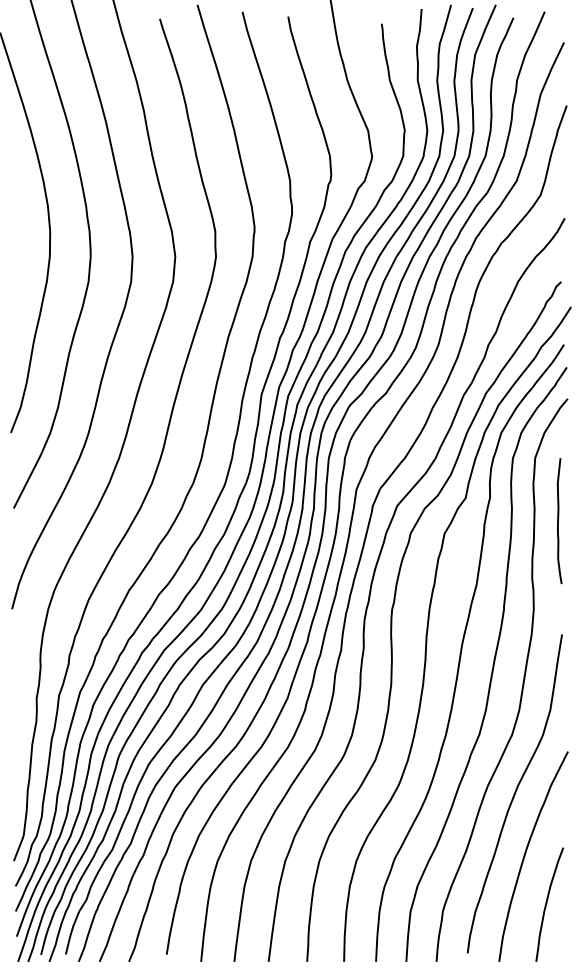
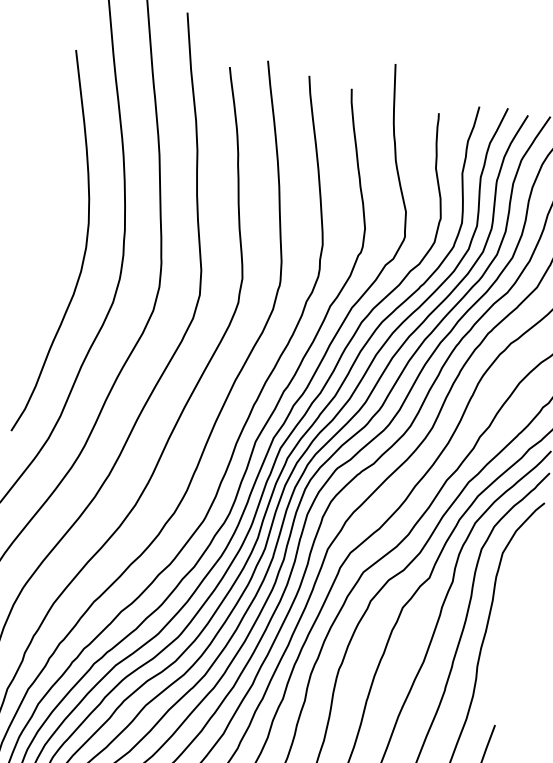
curve: (558, 521) -> (512, 617), removed

